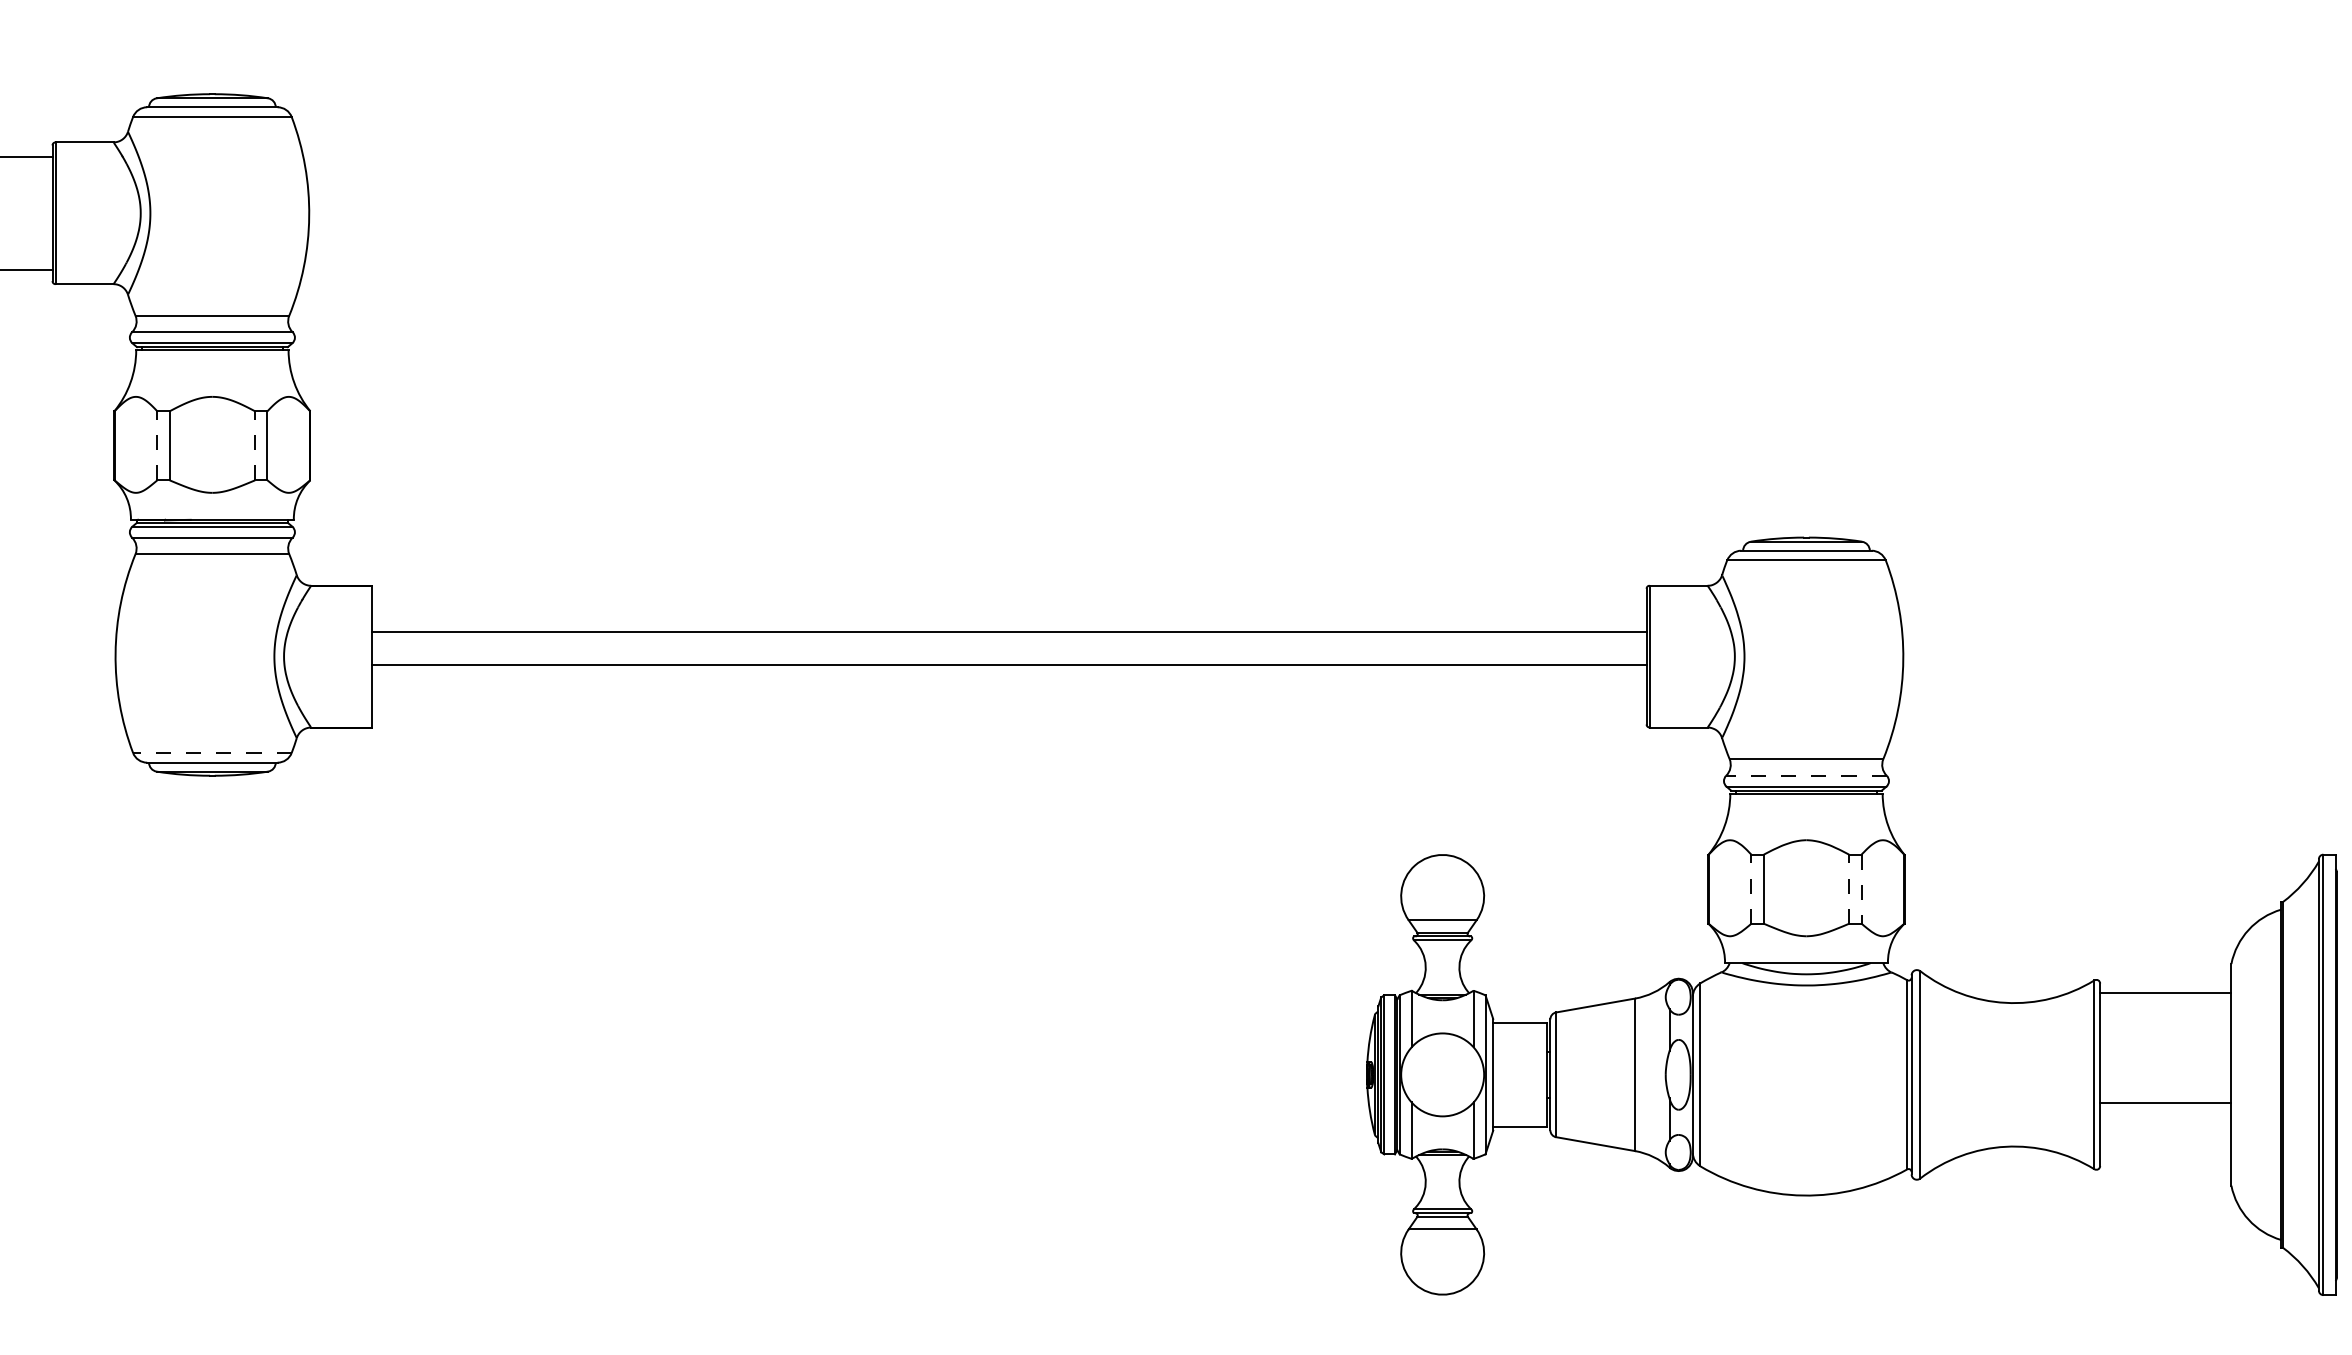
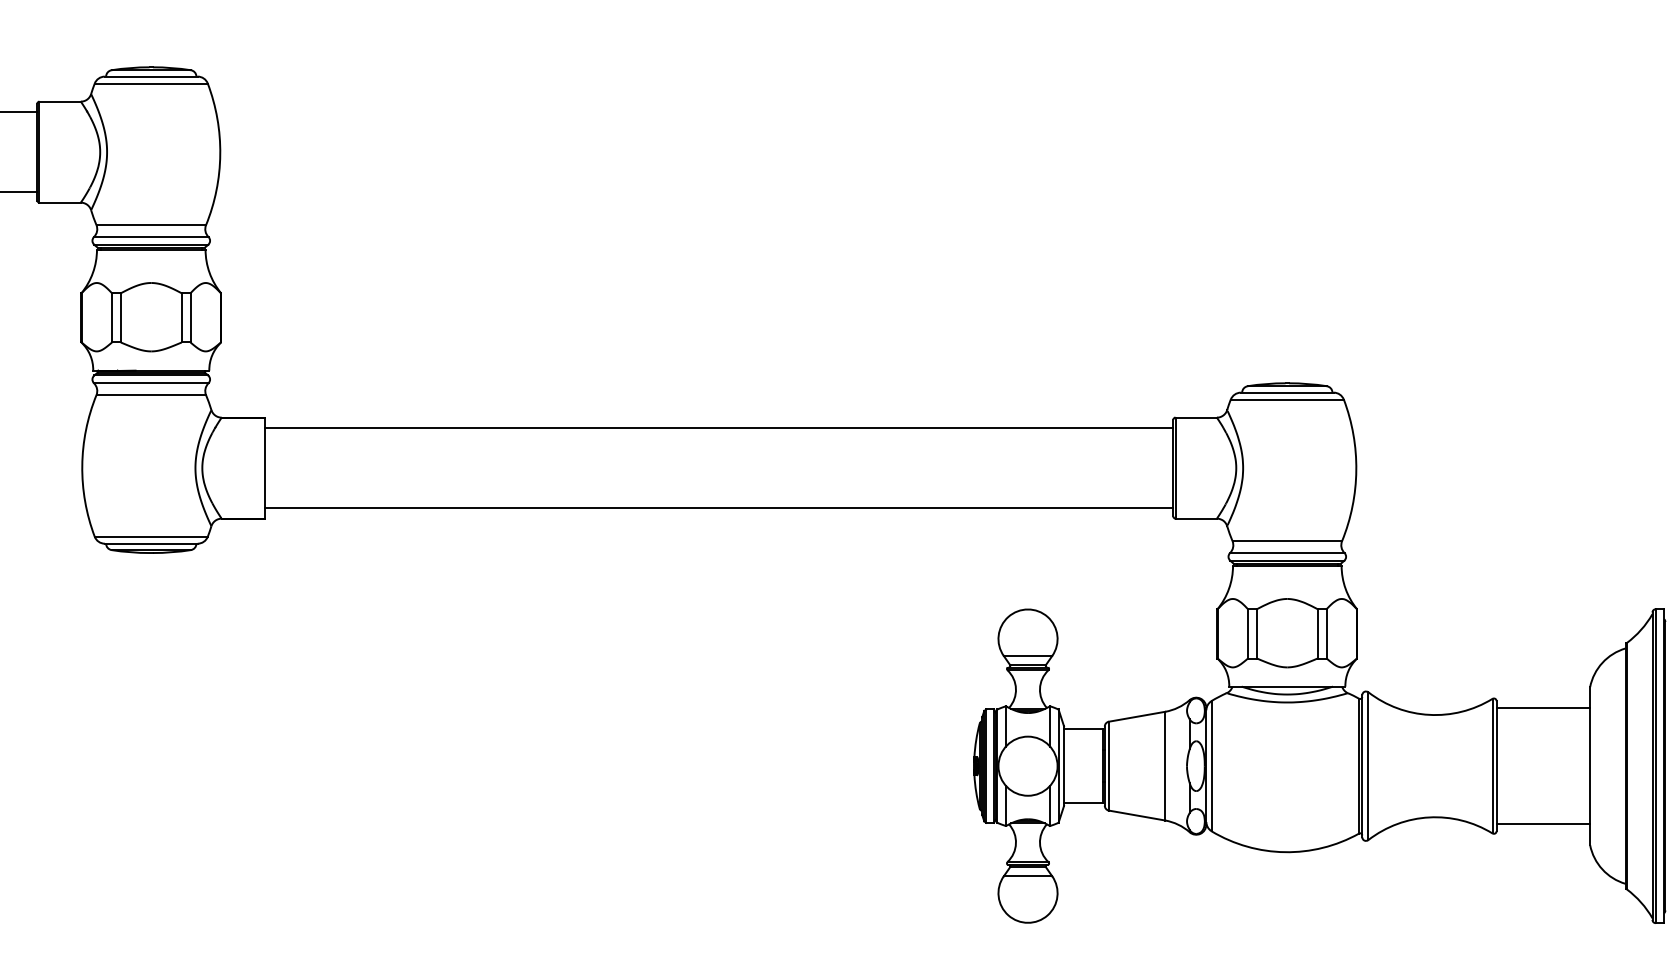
line: (157, 445) -> (112, 317), dashed -> solid
line: (254, 445) -> (181, 317), dashed -> solid
line: (1009, 631) -> (719, 508), moved
line: (1009, 664) -> (719, 427), moved
line: (212, 752) -> (151, 536), dashed -> solid
line: (1805, 775) -> (1286, 552), dashed -> solid
line: (1752, 888) -> (1248, 633), dashed -> solid
line: (1848, 888) -> (1317, 633), dashed -> solid
line: (1861, 888) -> (1326, 633), dashed -> solid
line: (2165, 1103) -> (1543, 824), moved

